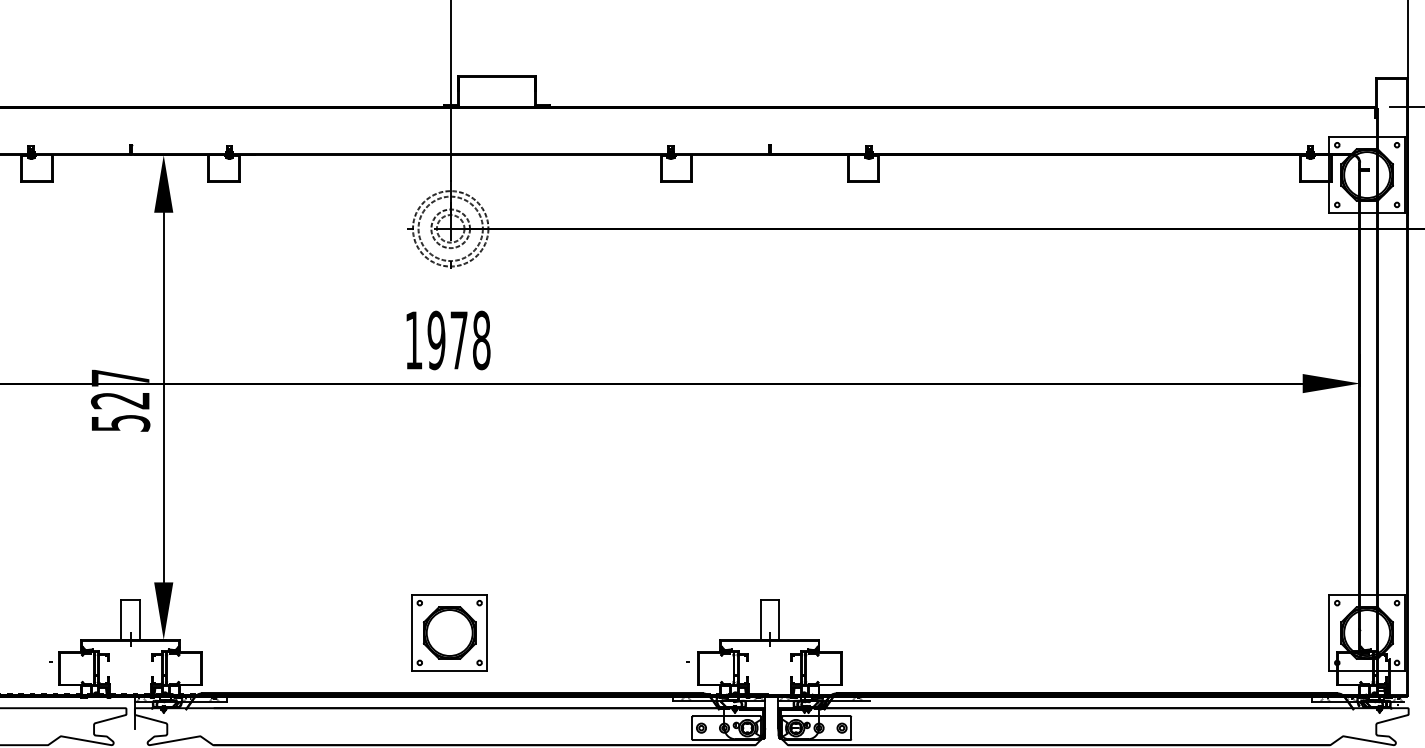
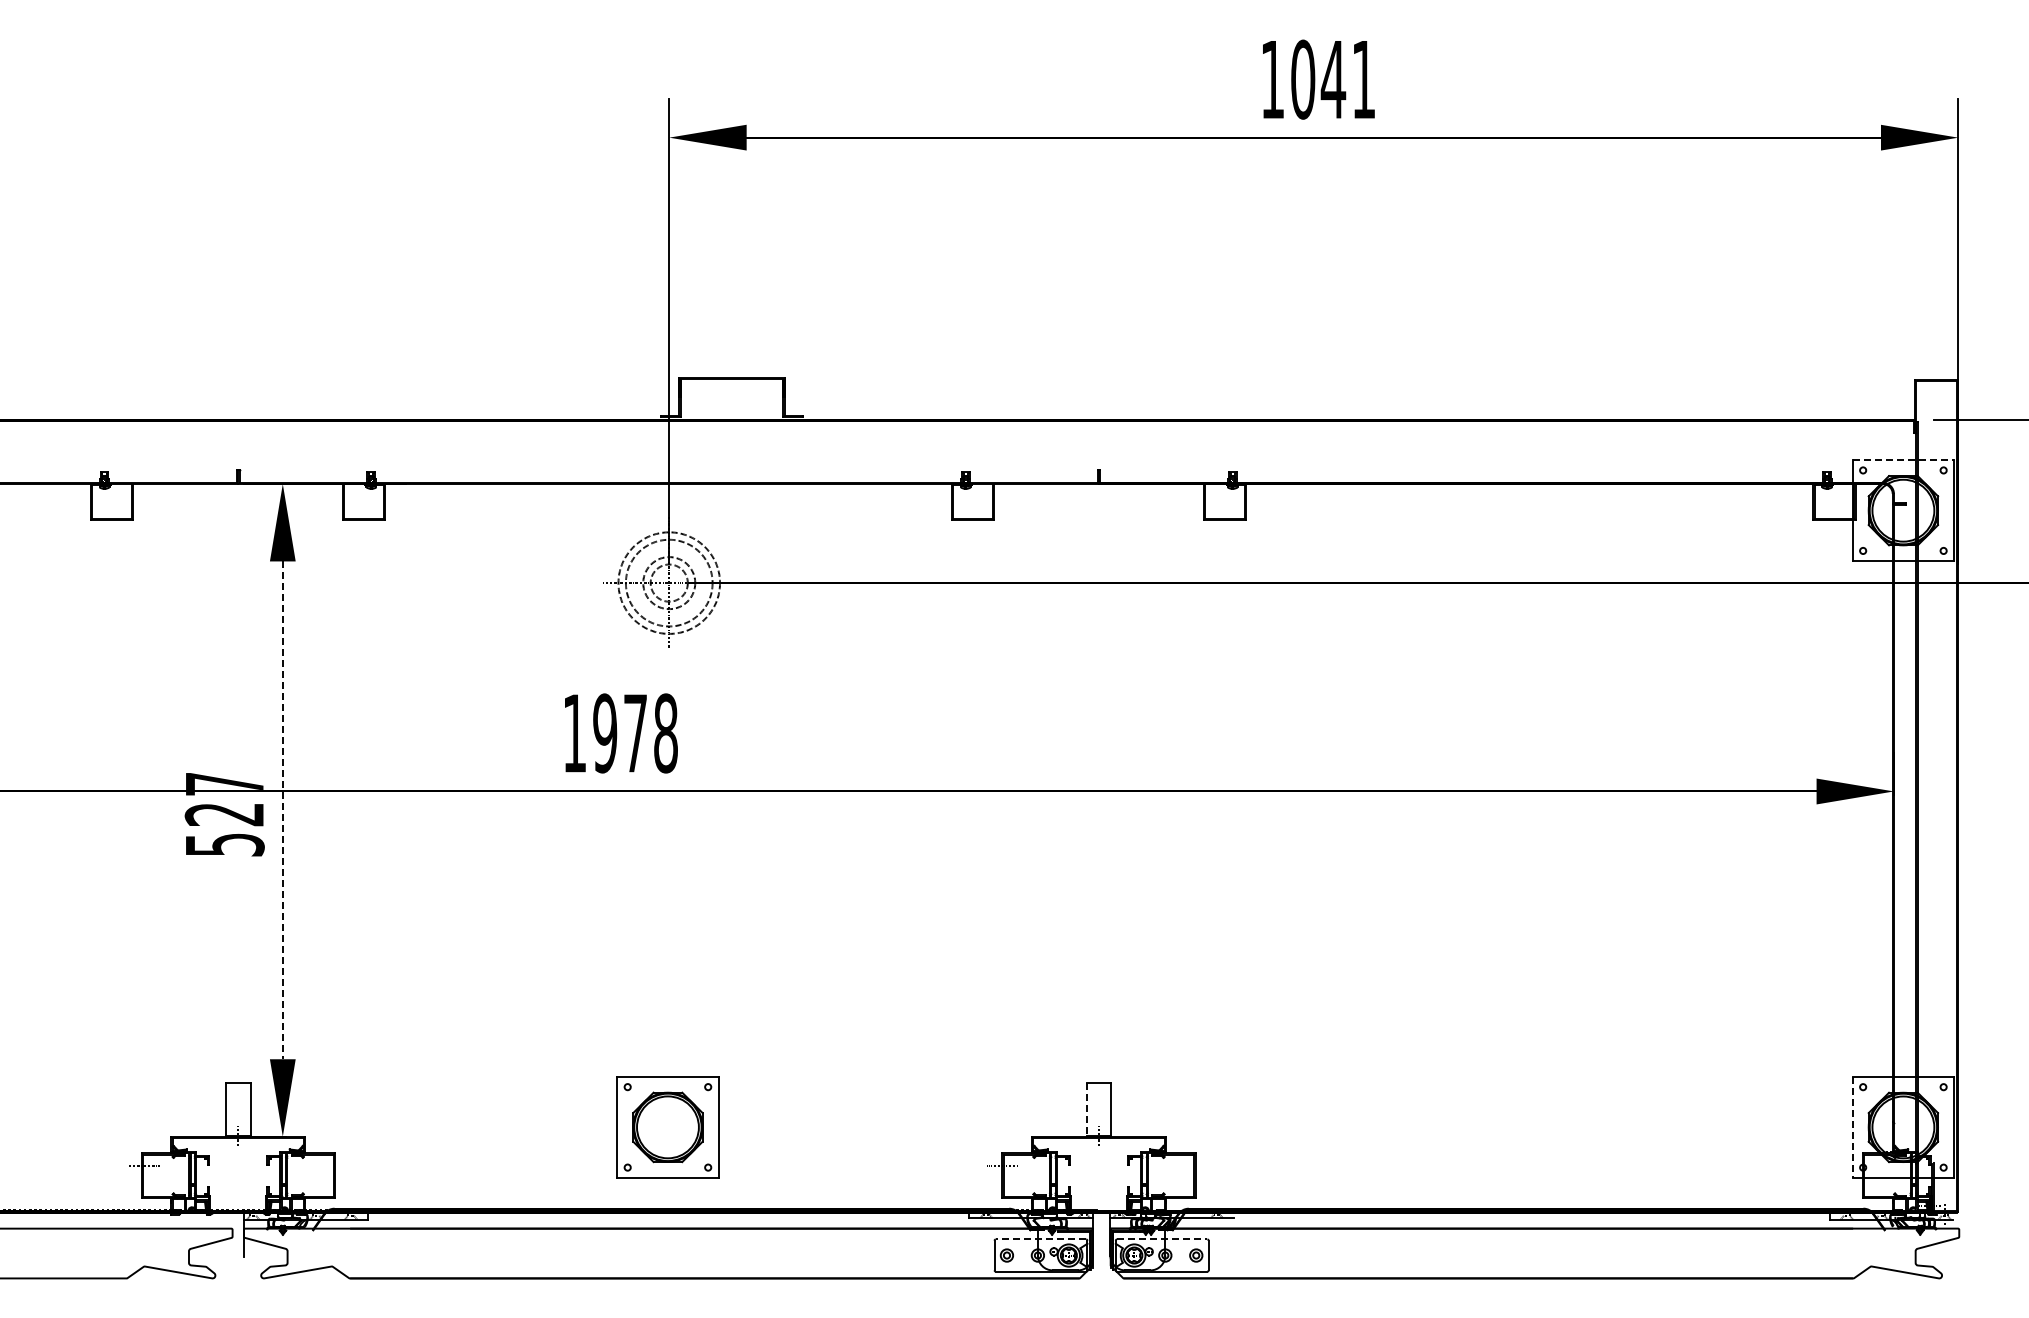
line: (1367, 137) -> (1903, 459), solid -> dashed
text: (448, 340) -> (621, 733), moved
line: (163, 397) -> (282, 810), solid -> dashed
line: (760, 619) -> (1086, 1109), solid -> dashed
line: (1329, 633) -> (1852, 1127), solid -> dashed
line: (726, 716) -> (1040, 1239), solid -> dashed
line: (816, 716) -> (1162, 1239), solid -> dashed

